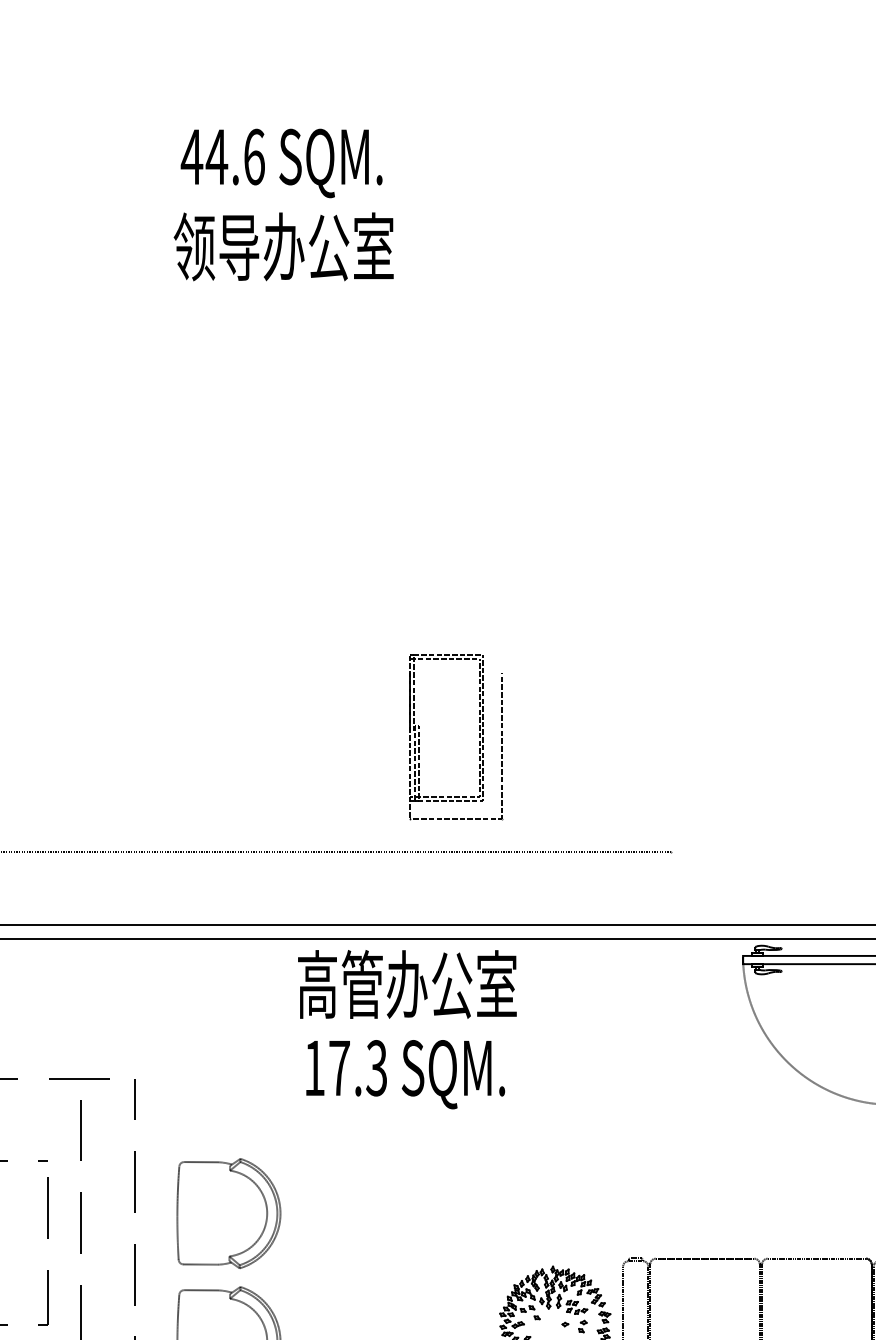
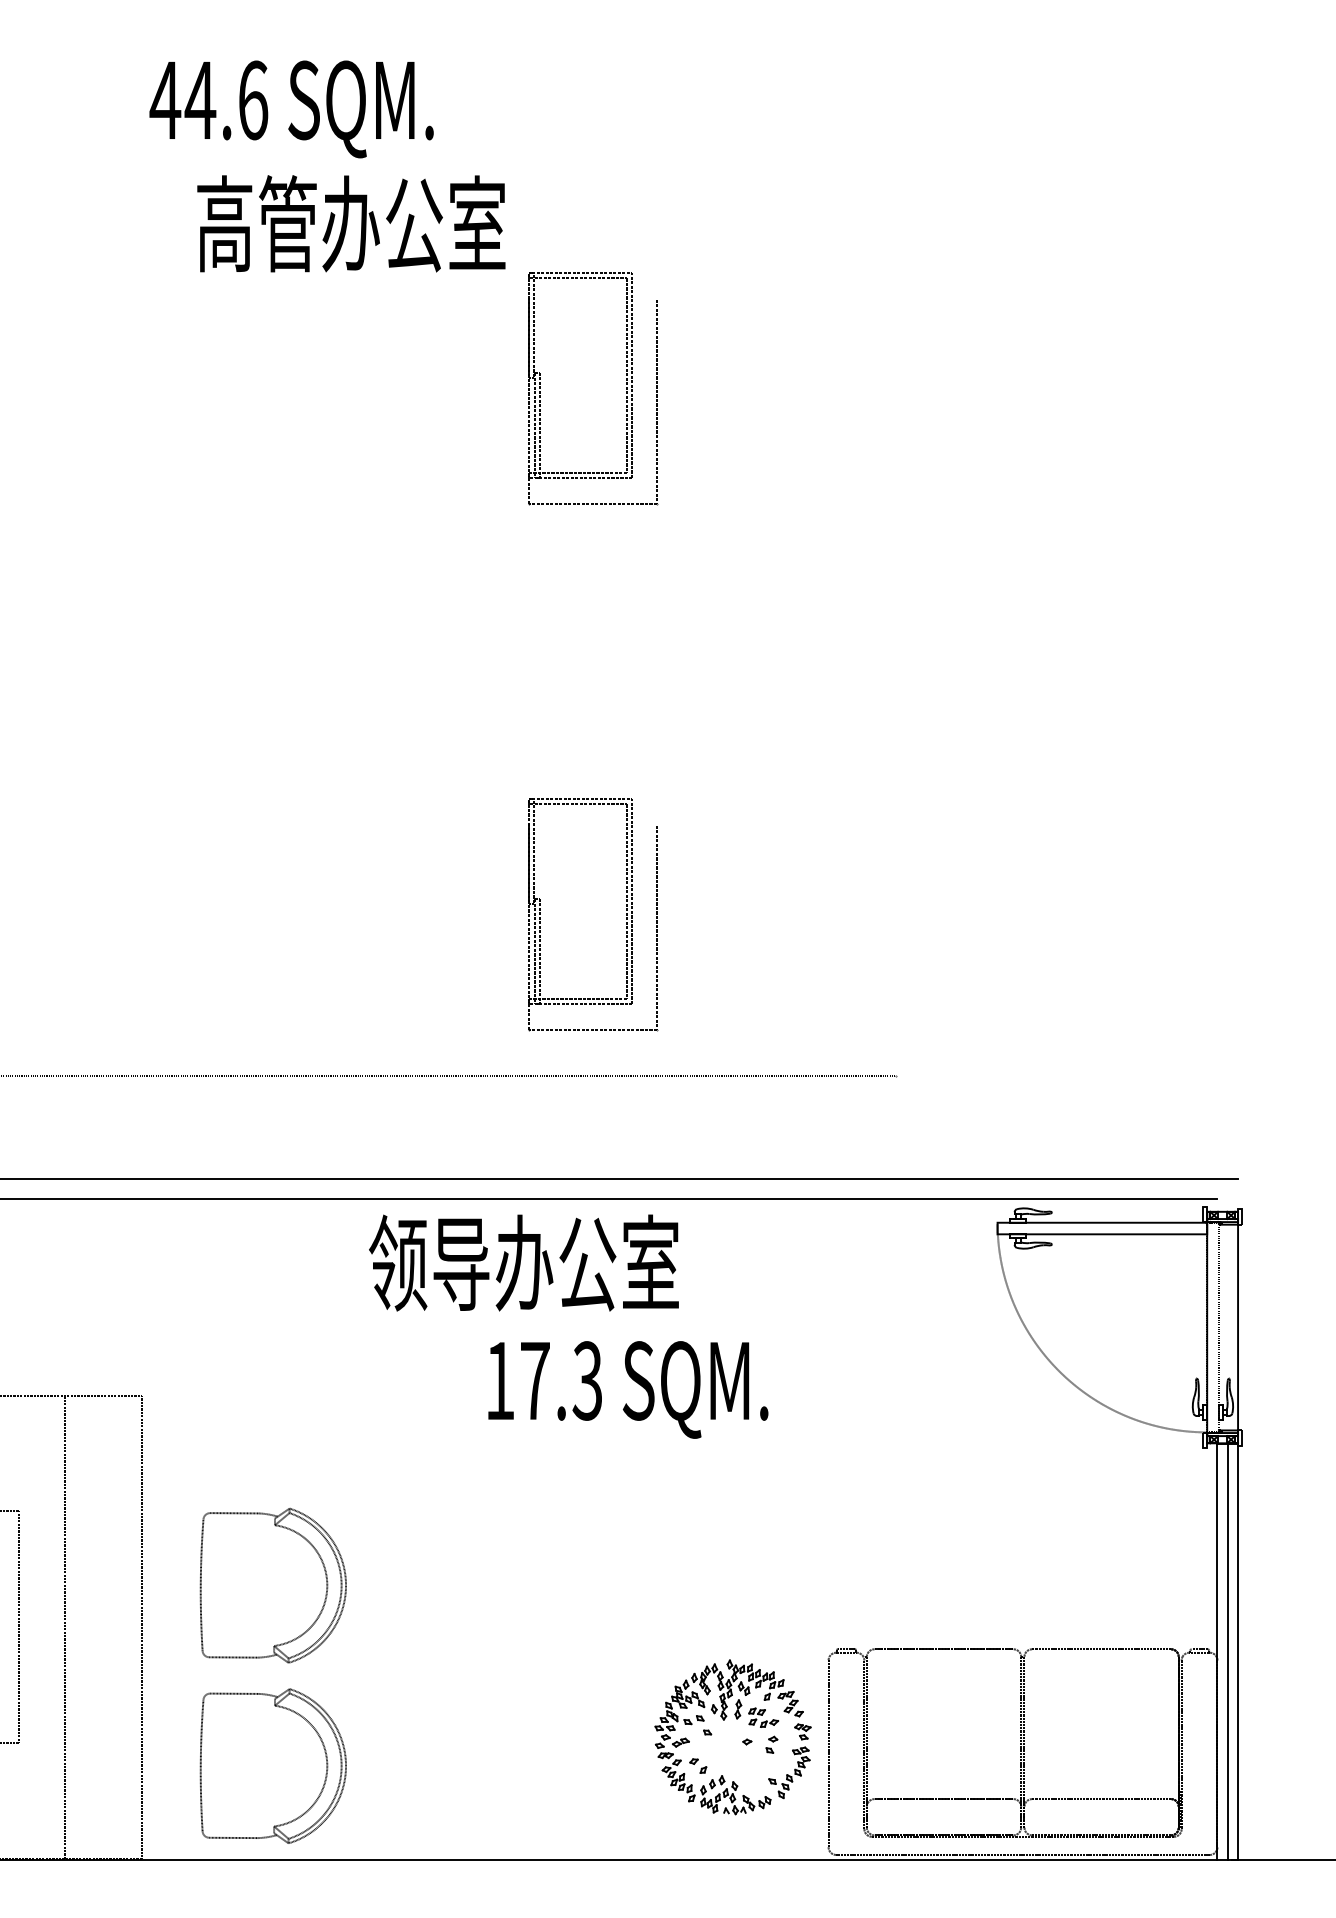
text: (281, 163) -> (291, 109), moved
text: (216, 246) -> (255, 223), 领导办公室 -> 高管办公室
part: (479, 363) -> (626, 388), added
text: (339, 984) -> (429, 1262), 高管办公室 -> 领导办公室
text: (405, 1074) -> (628, 1389), moved

